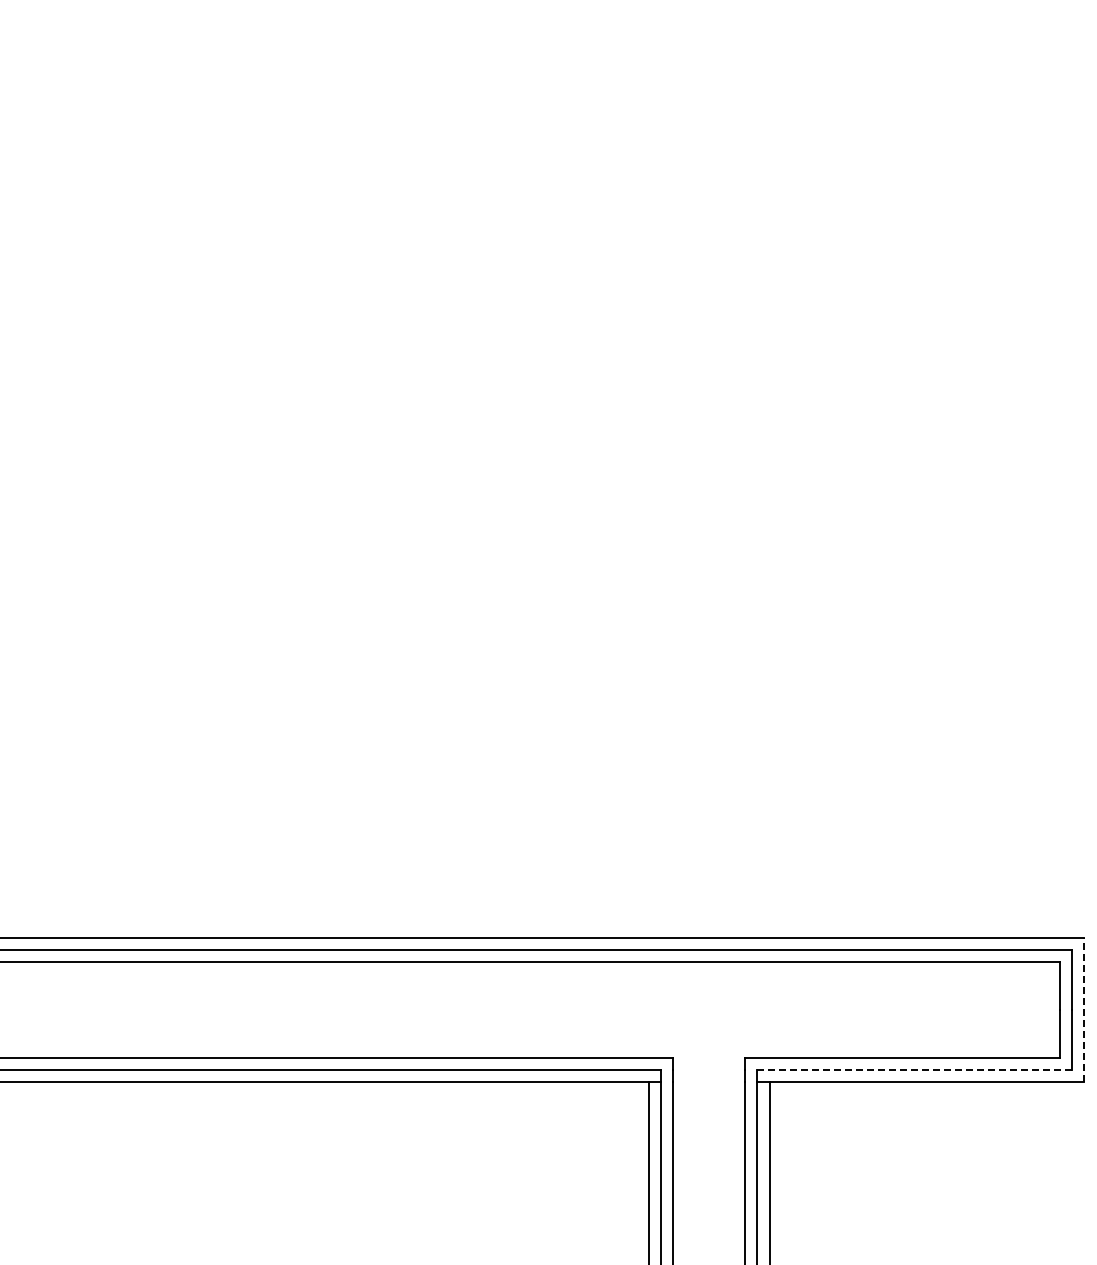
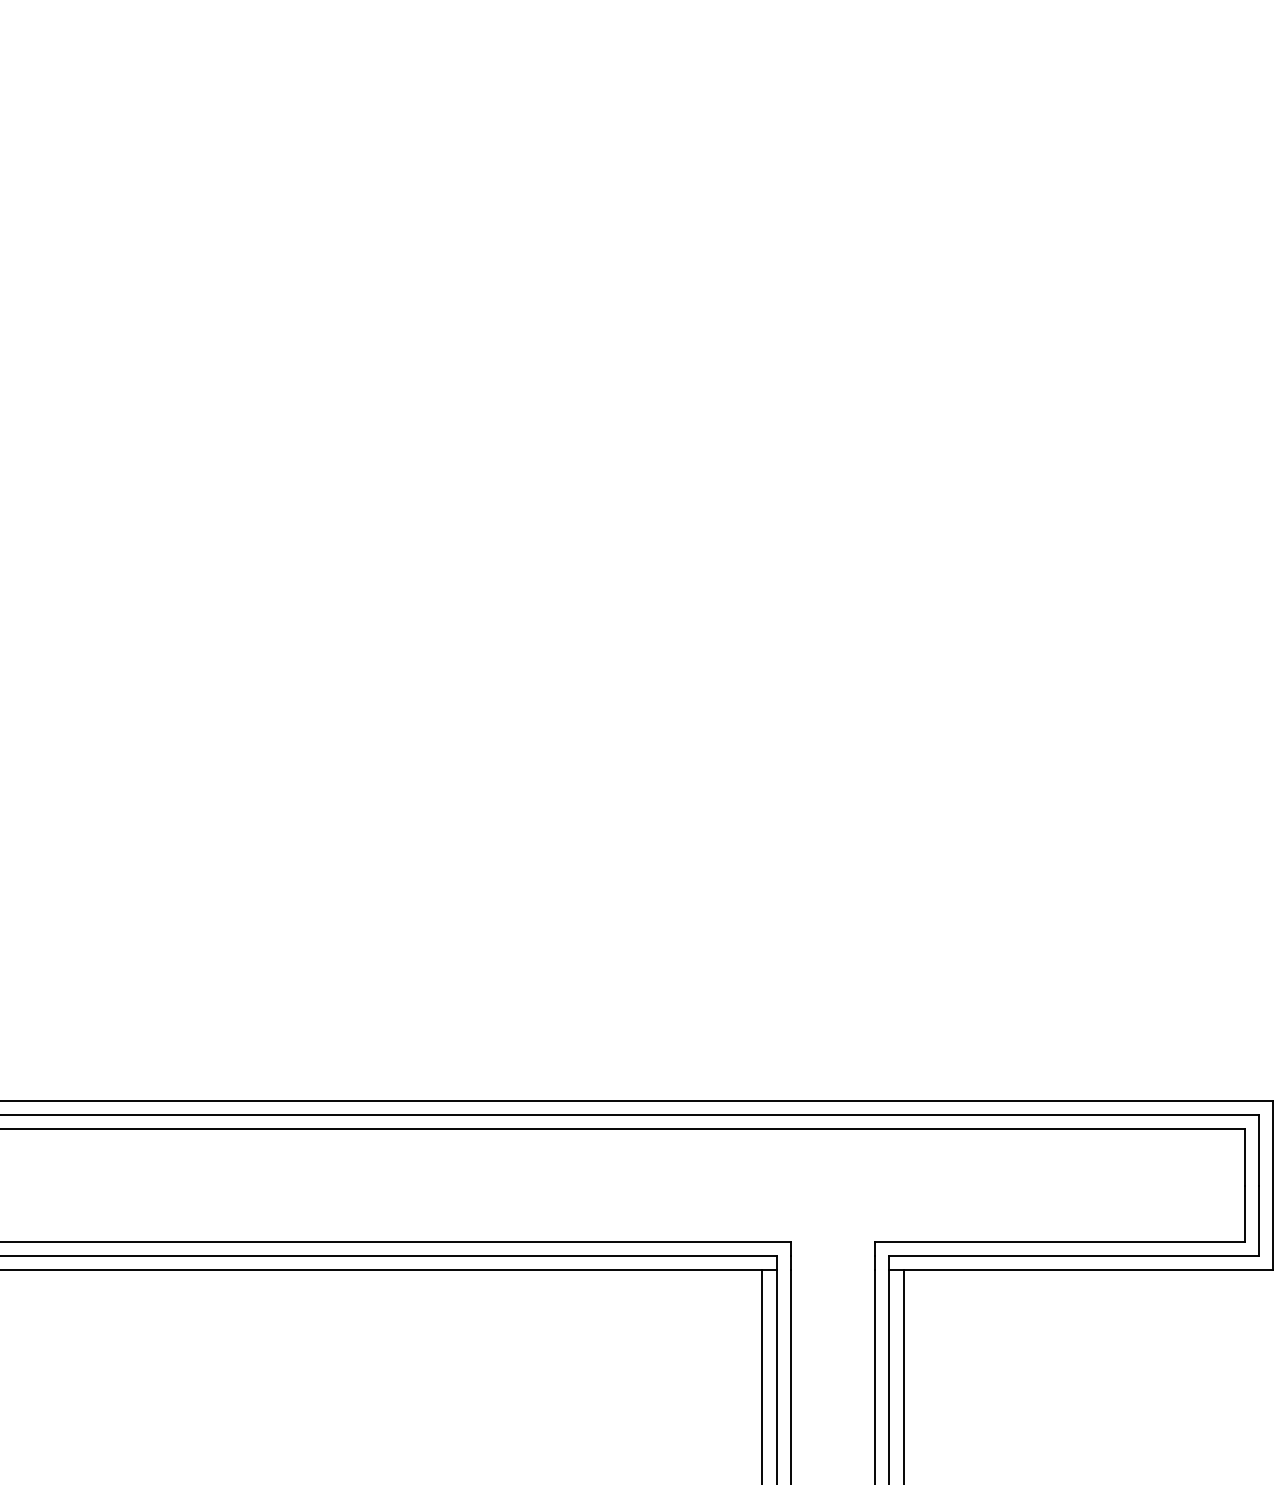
line: (1084, 1009) -> (1273, 1185), dashed -> solid
line: (915, 1069) -> (1074, 1255), dashed -> solid

